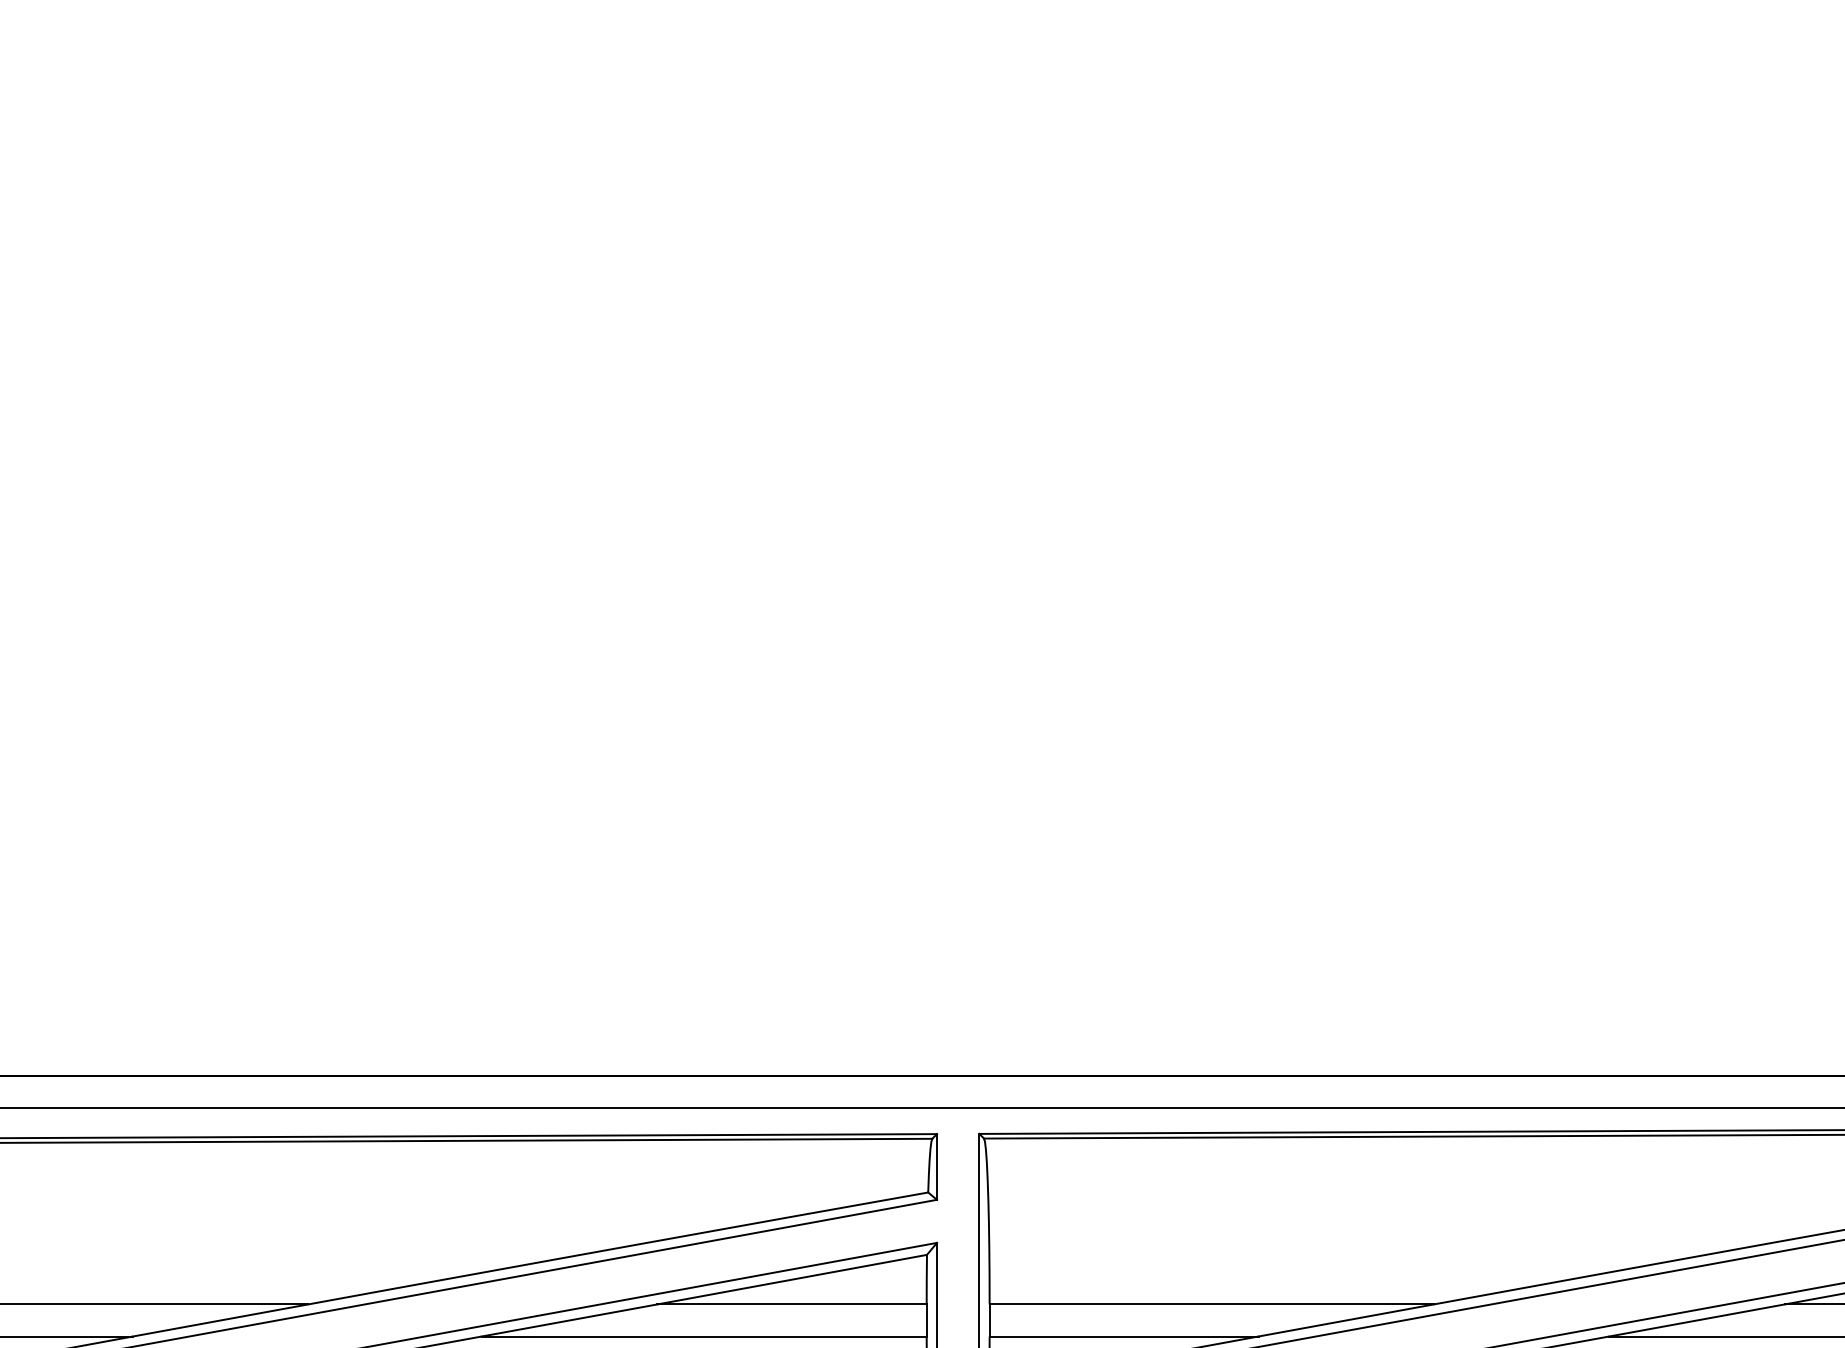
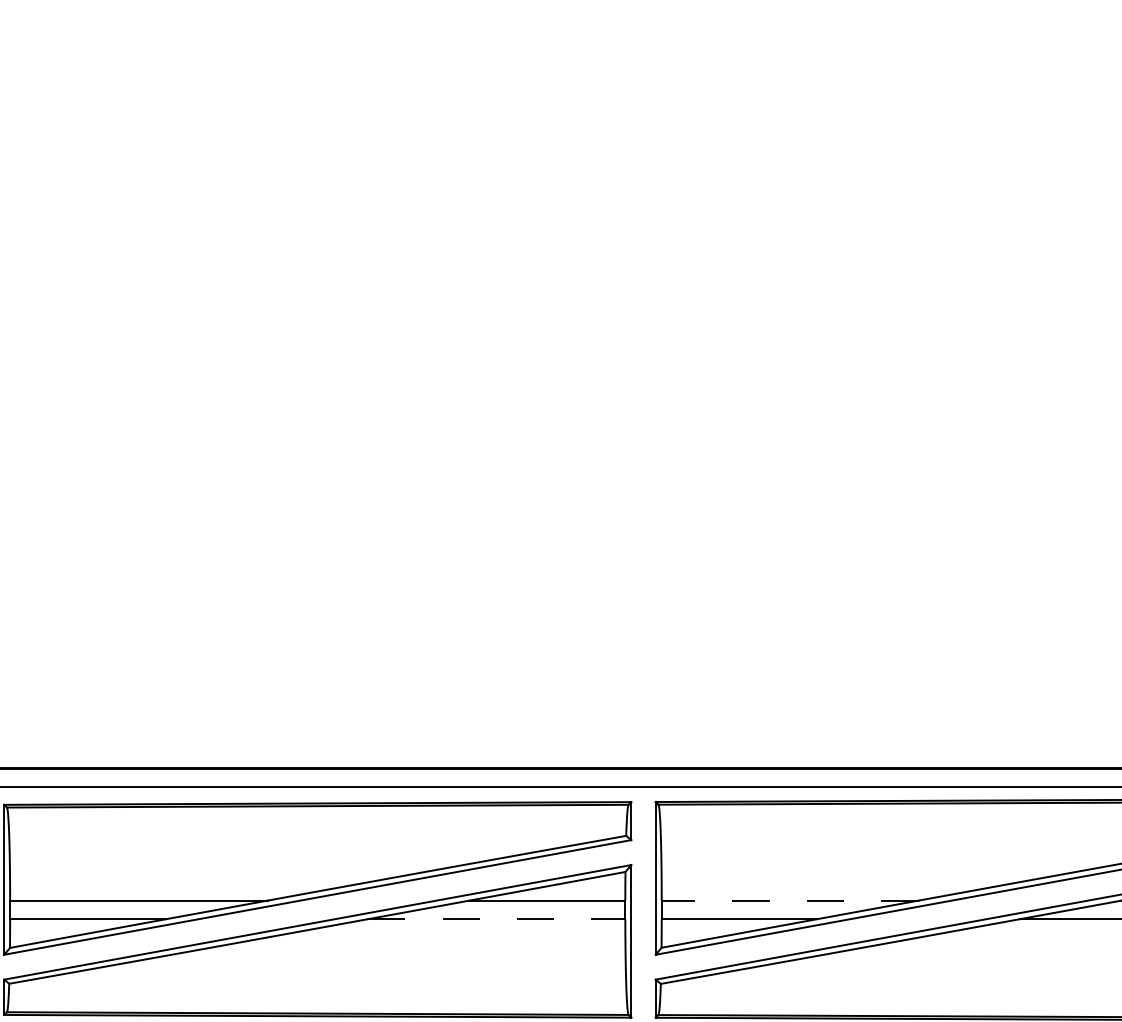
line: (1210, 1304) -> (789, 900), solid -> dashed
line: (703, 1337) -> (496, 919), solid -> dashed

